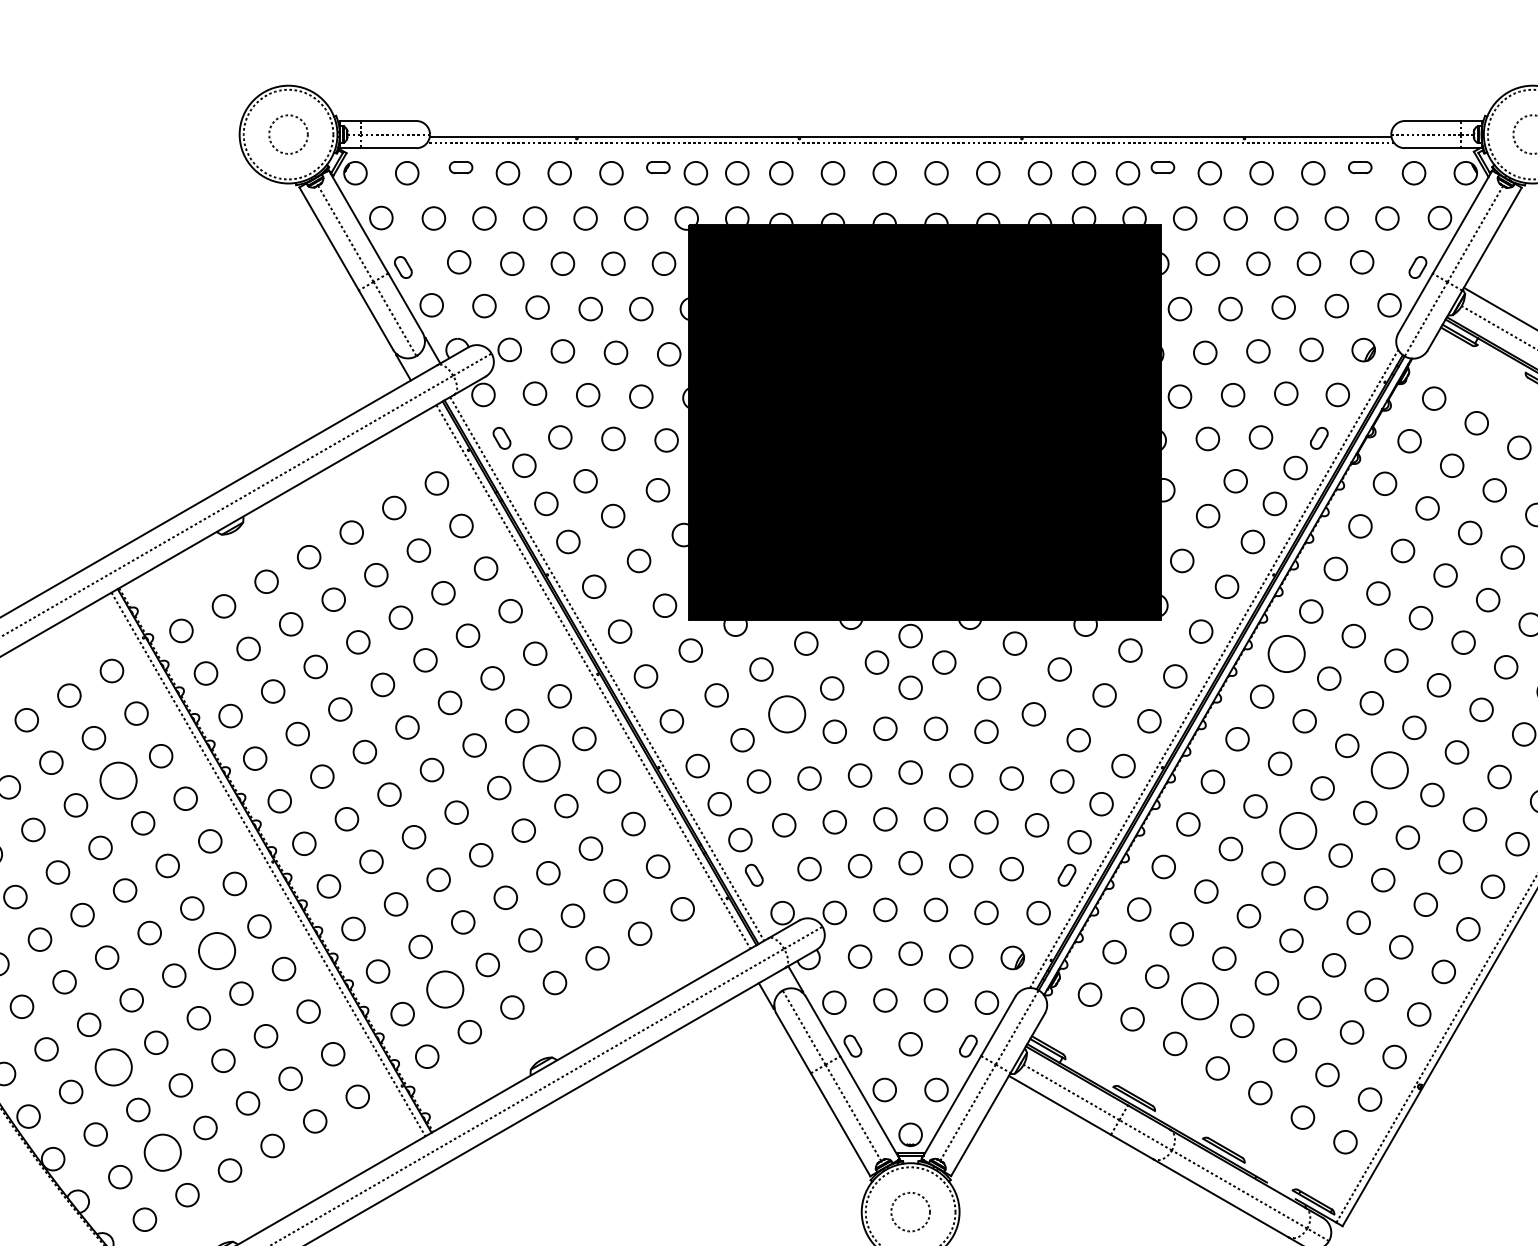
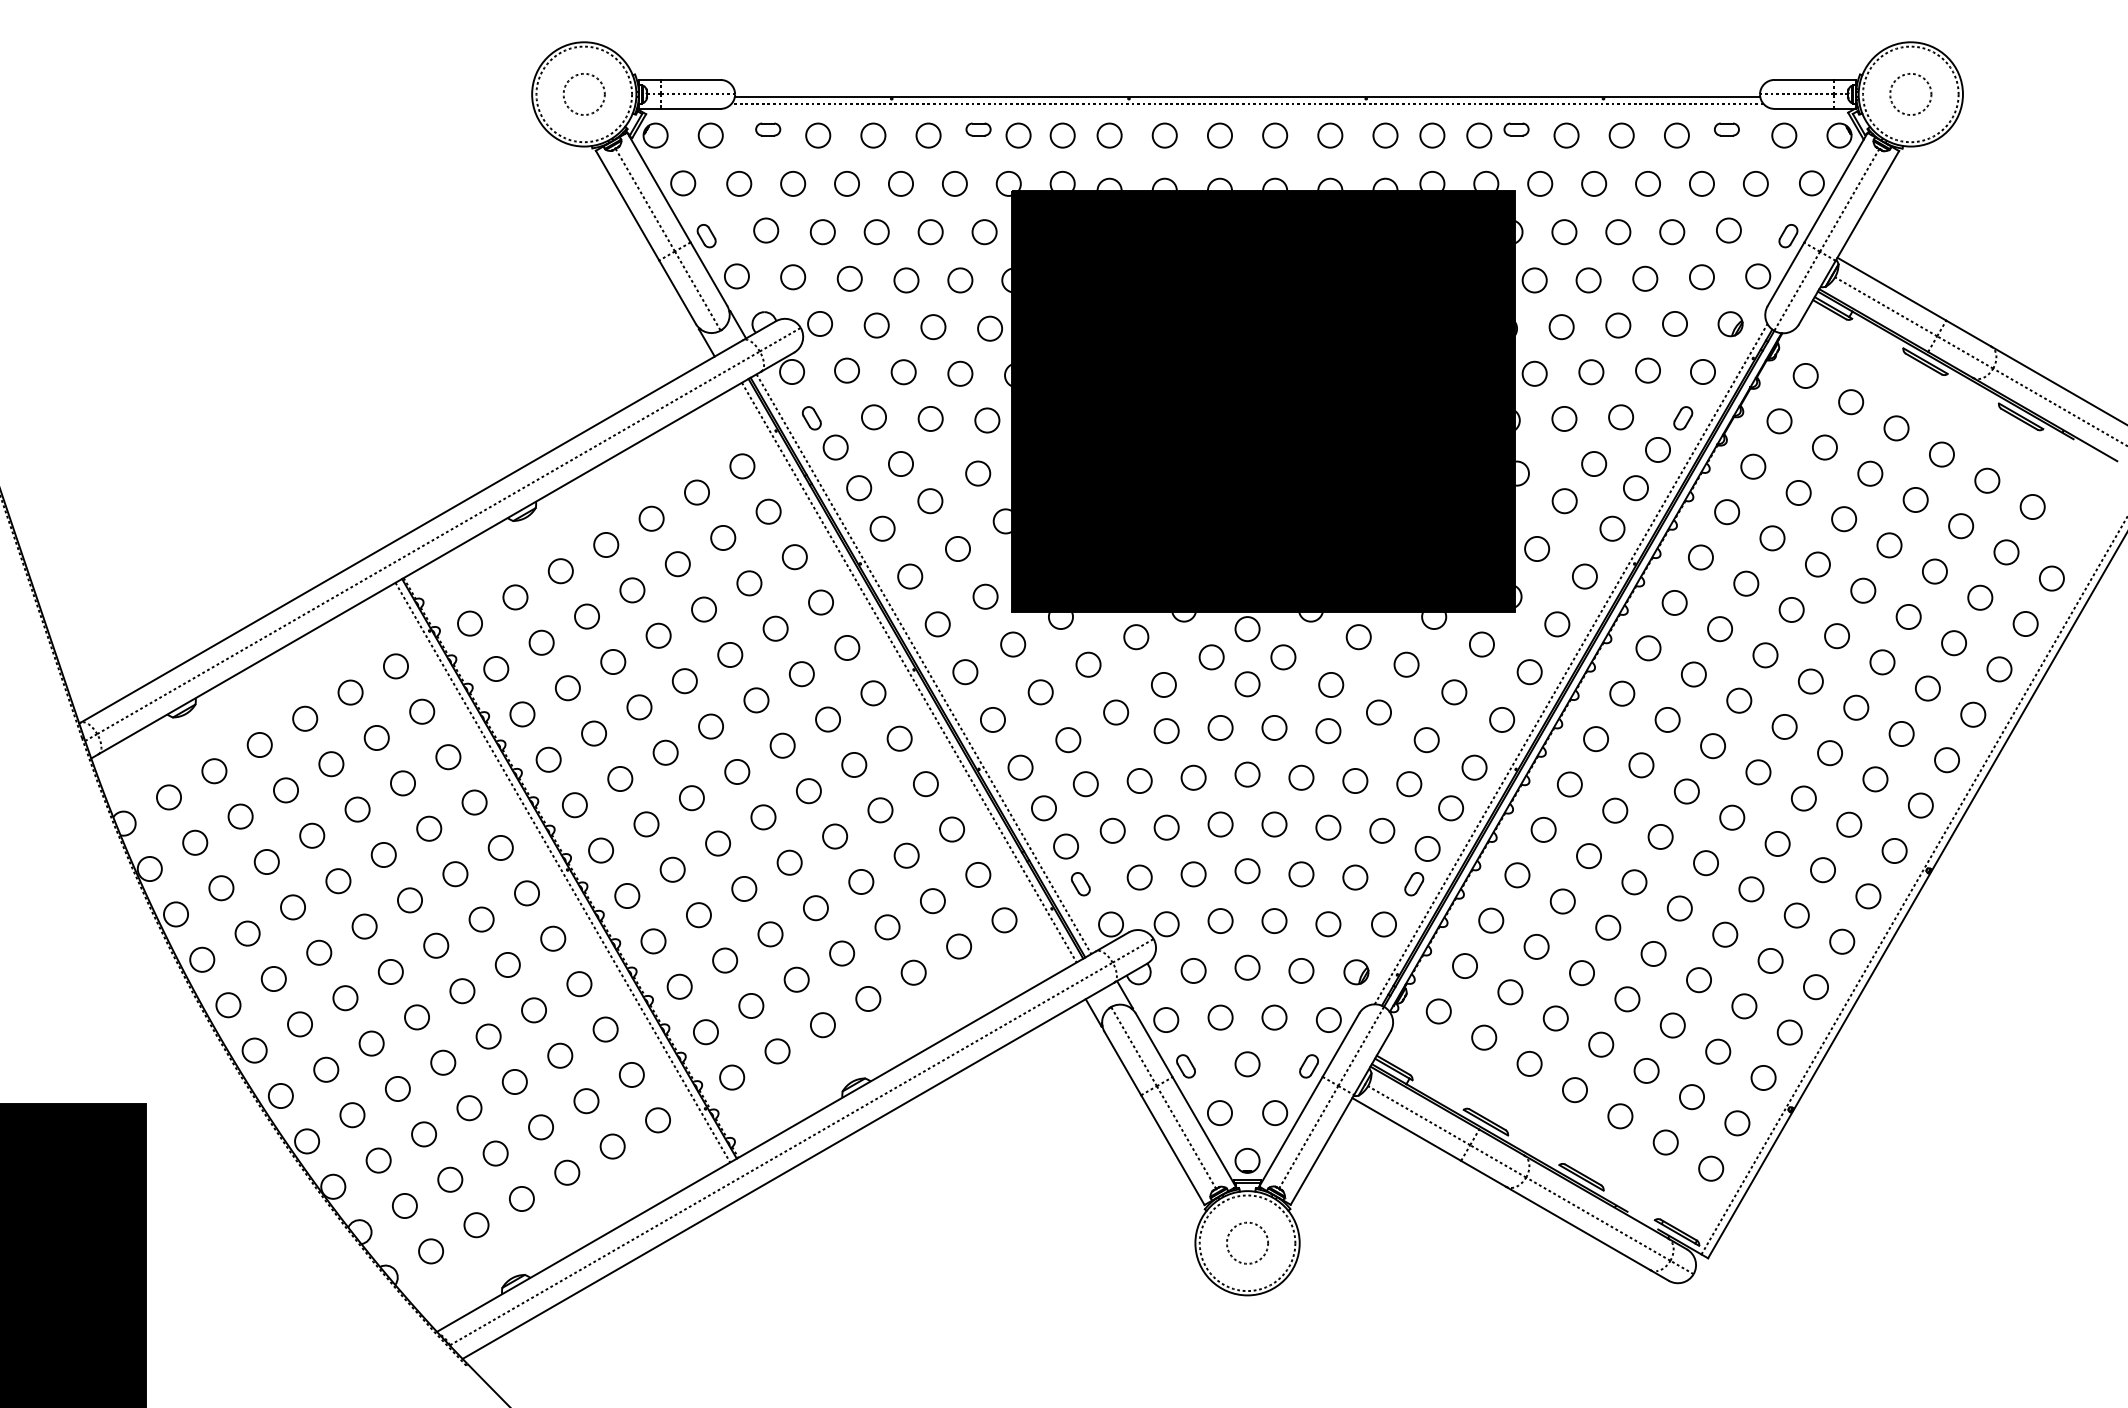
circle: (1286, 654) -> (1648, 648), size x0.62
circle: (787, 714) -> (1116, 712), size x0.62
circle: (542, 763) -> (854, 764), size x0.62
circle: (1389, 770) -> (1758, 772), size x0.62
circle: (118, 780) -> (402, 783), size x0.62
circle: (1297, 830) -> (1660, 836), size x0.62
circle: (216, 950) -> (507, 964), size x0.62
circle: (445, 989) -> (751, 1005), size x0.62
circle: (1199, 1001) -> (1555, 1018), size x0.62
circle: (113, 1066) -> (397, 1088), size x0.62
circle: (163, 1152) -> (450, 1179), size x0.62

